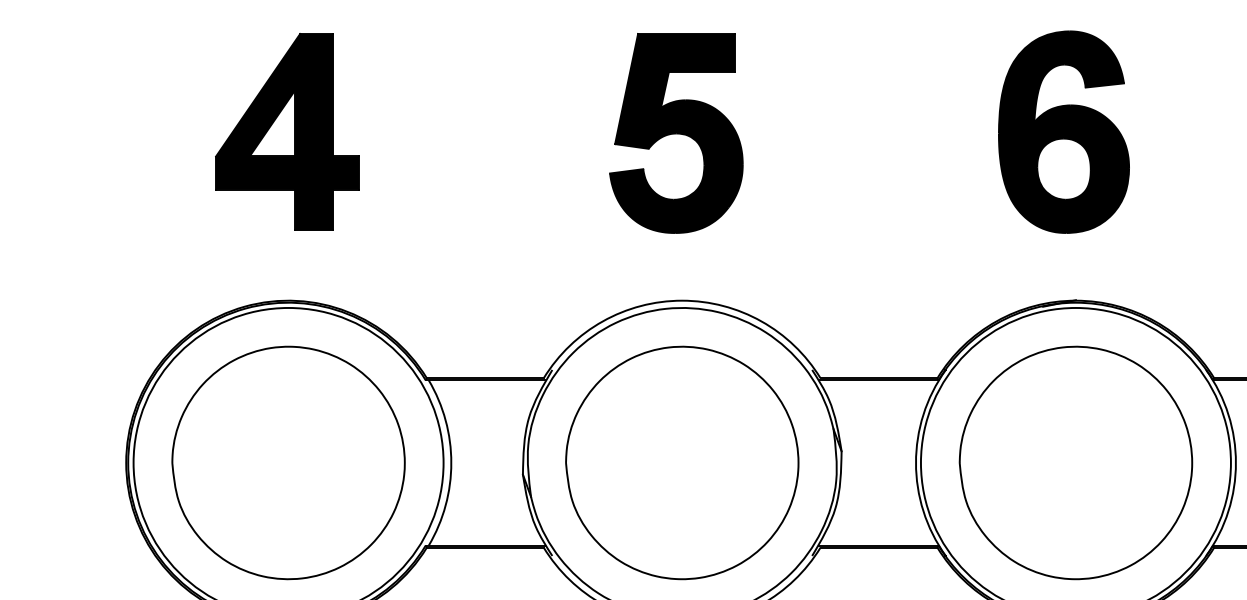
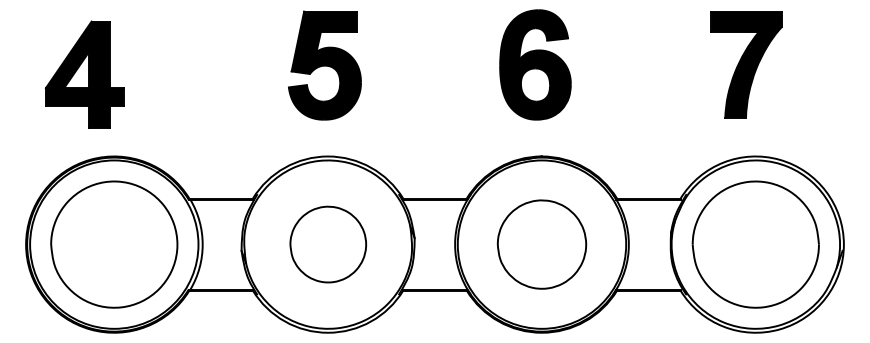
part: (287, 131) -> (84, 74), moved
part: (682, 462) -> (328, 244), size x0.6
part: (1075, 462) -> (541, 244), size x0.7

